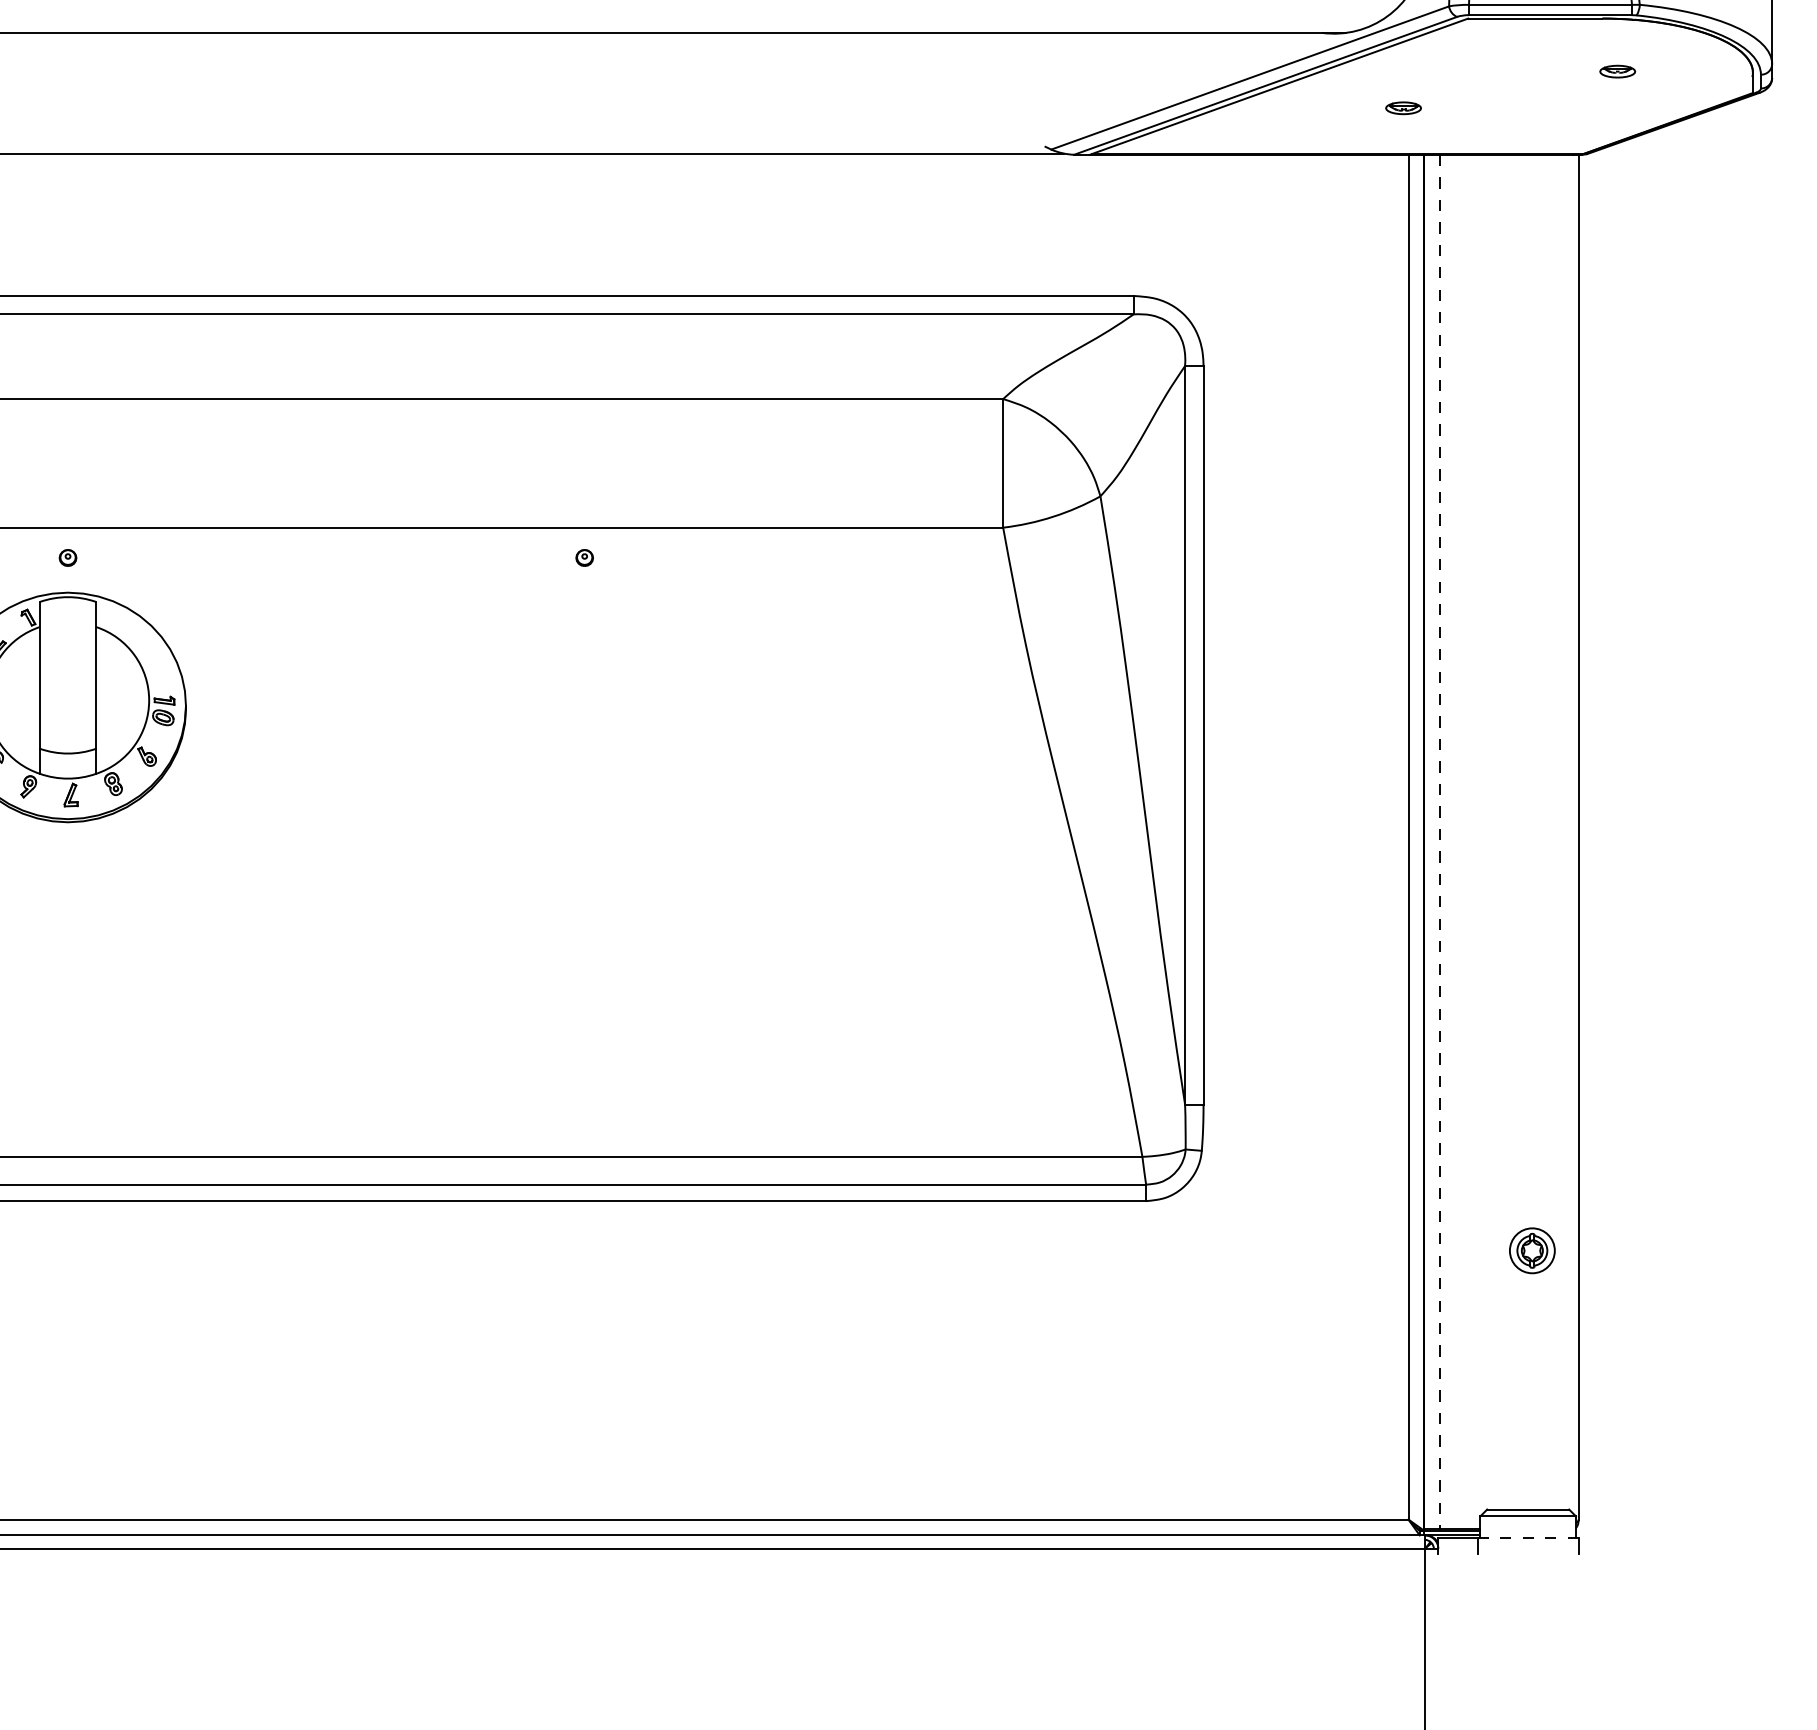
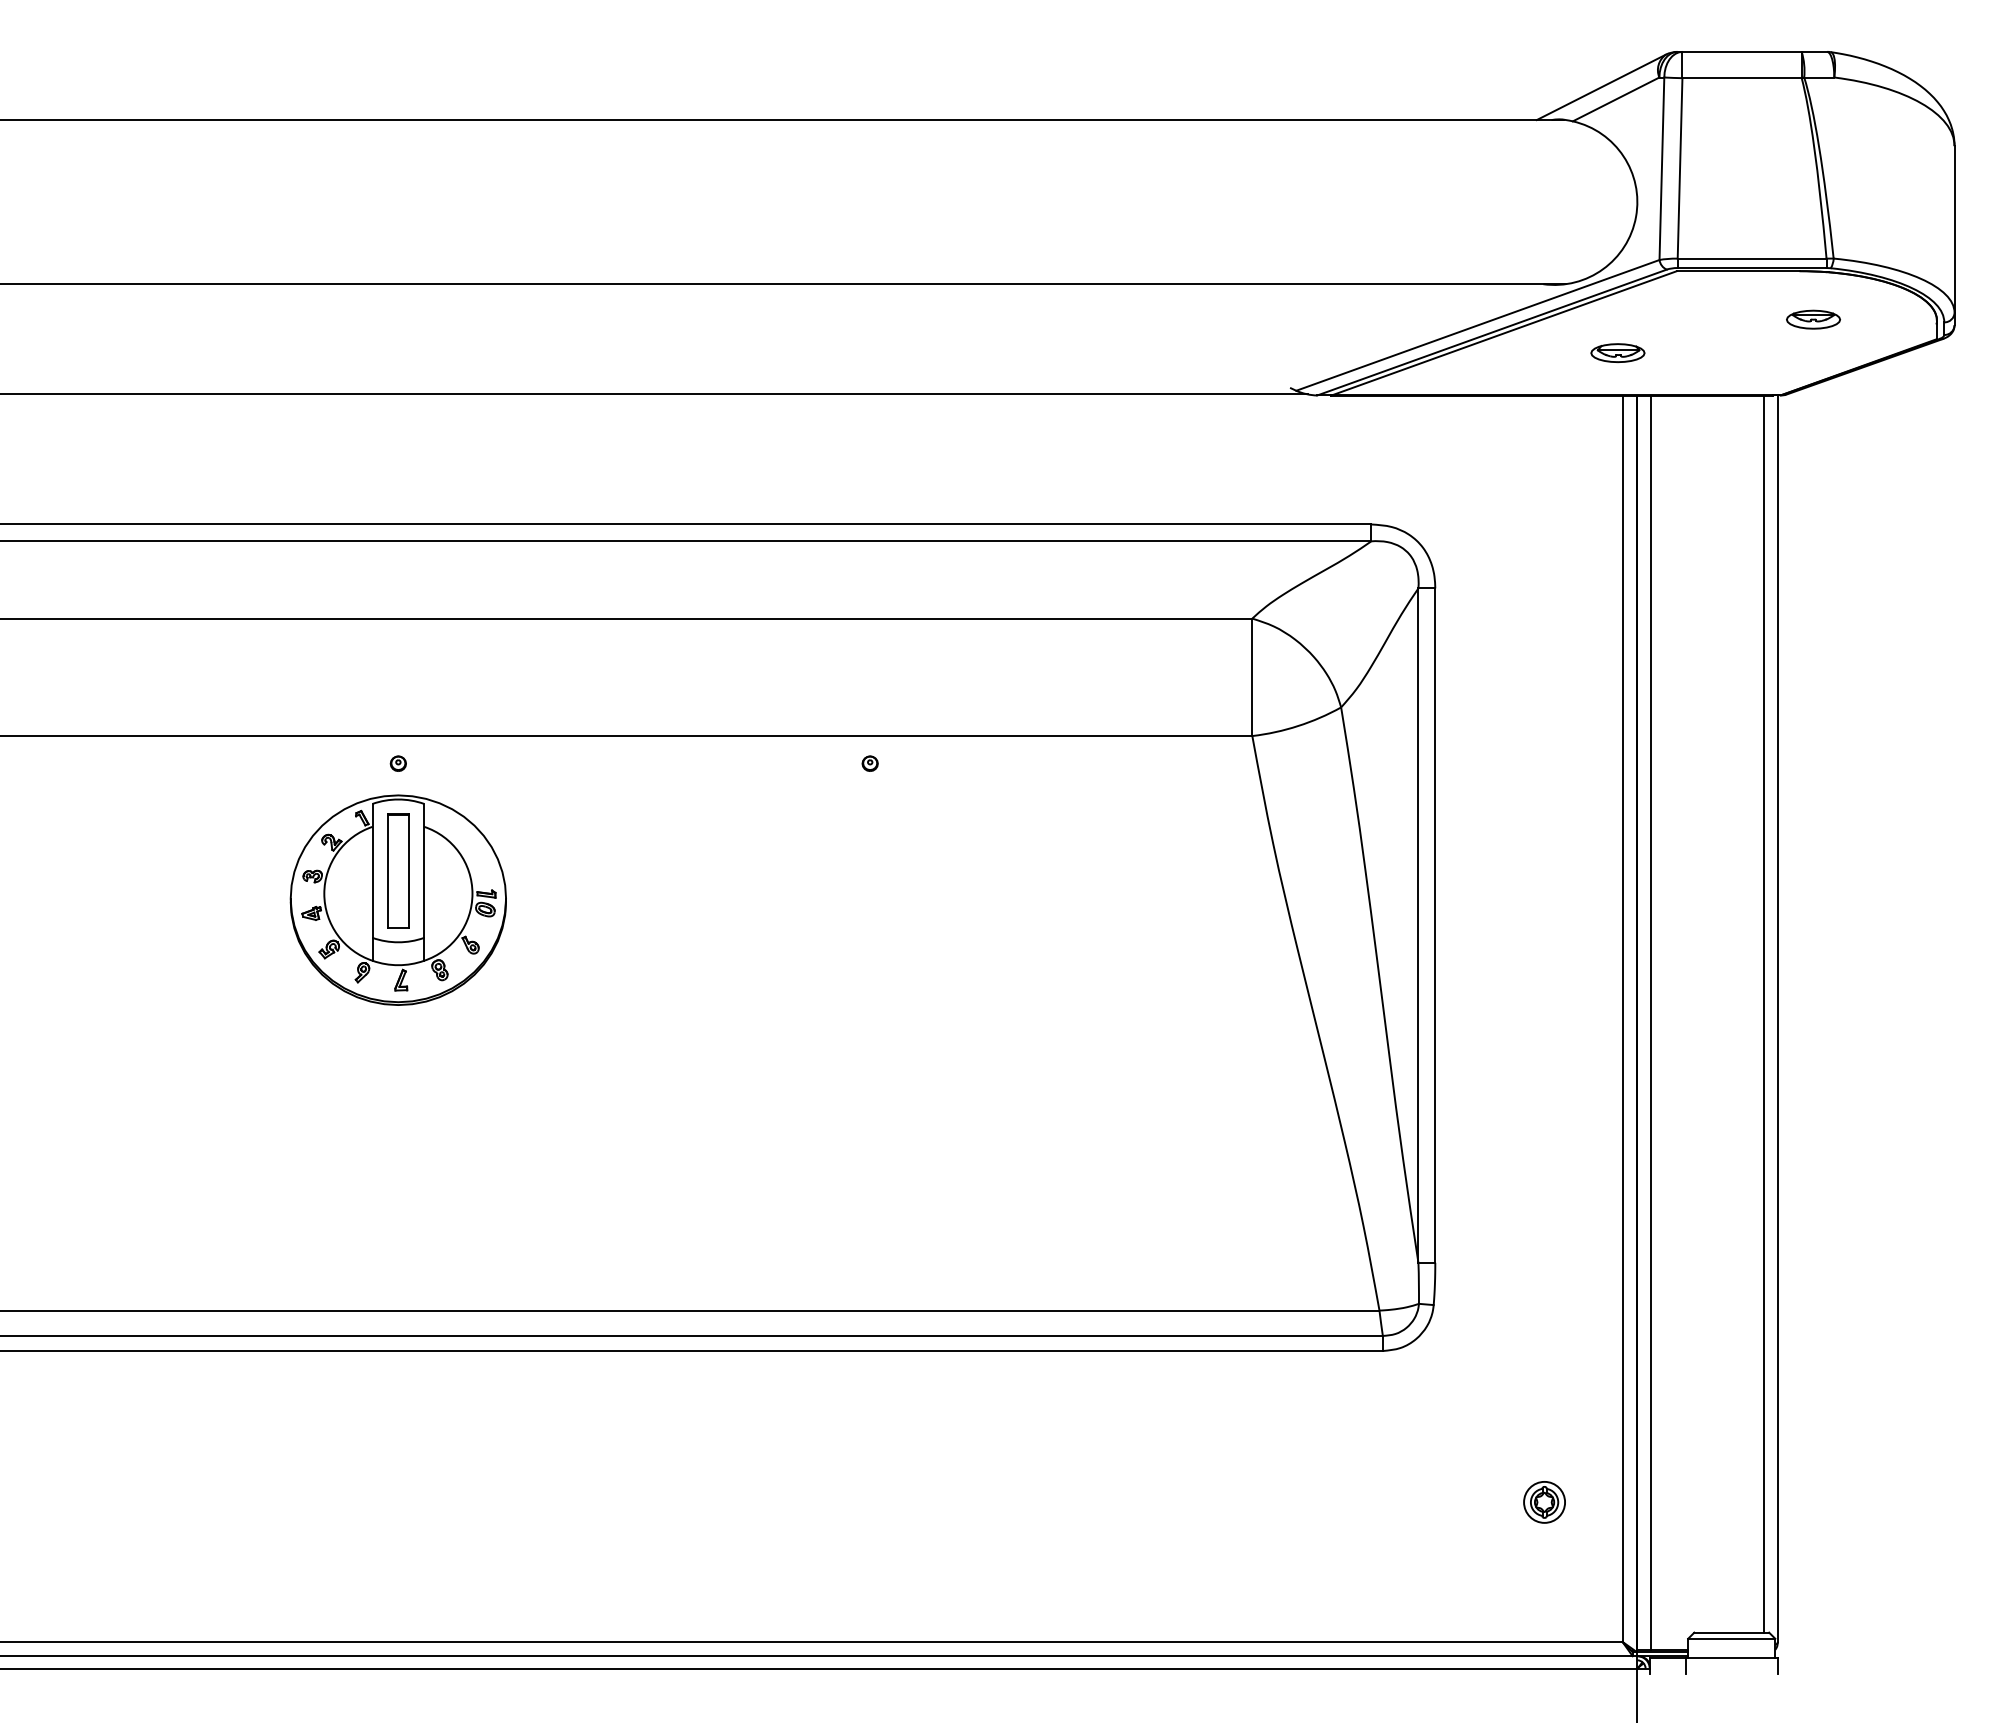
part: (1617, 71) -> (1813, 319), size x1.67
part: (1403, 107) -> (1617, 352), size x1.67
part: (68, 674) -> (398, 870), added
line: (1562, 831) -> (1763, 1013), added
line: (1440, 842) -> (1651, 1023), dashed -> solid
part: (1532, 1250) -> (1544, 1502), moved
line: (1527, 1537) -> (1731, 1658), dashed -> solid

